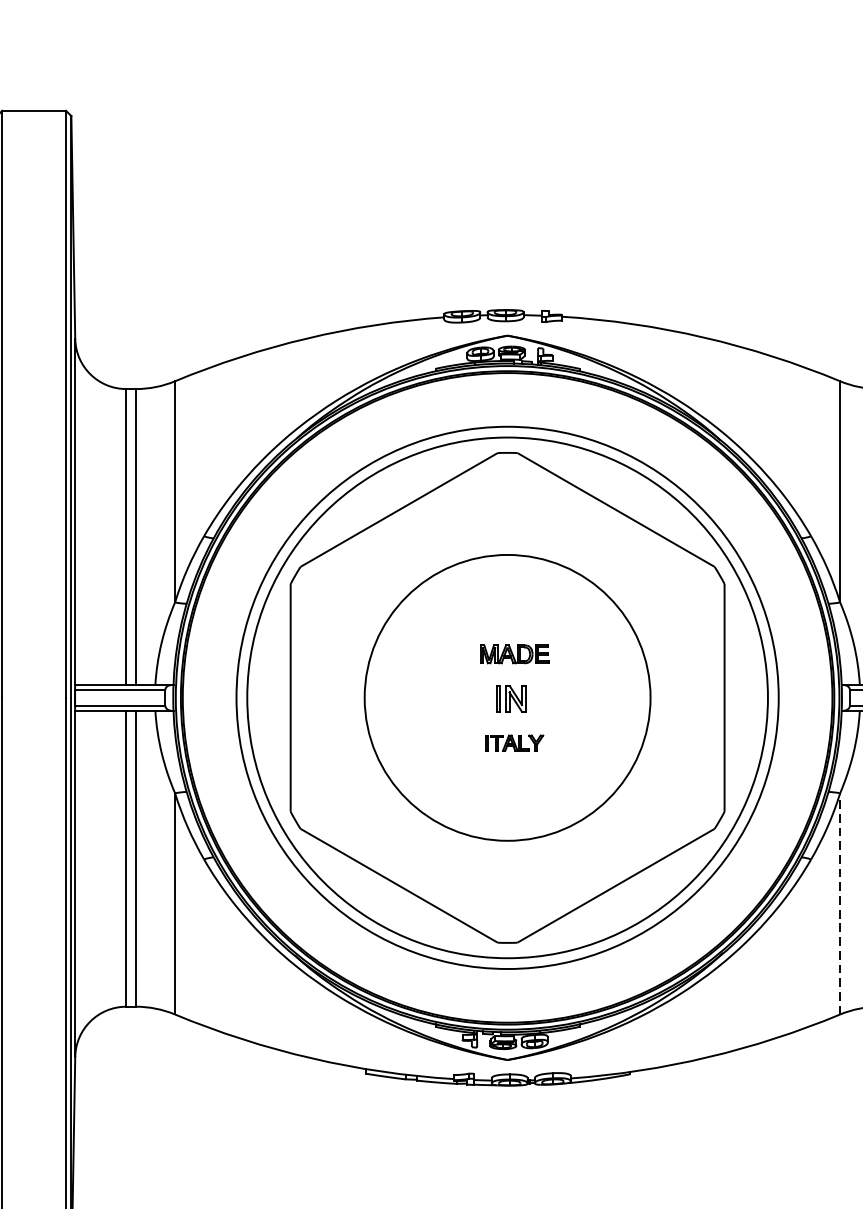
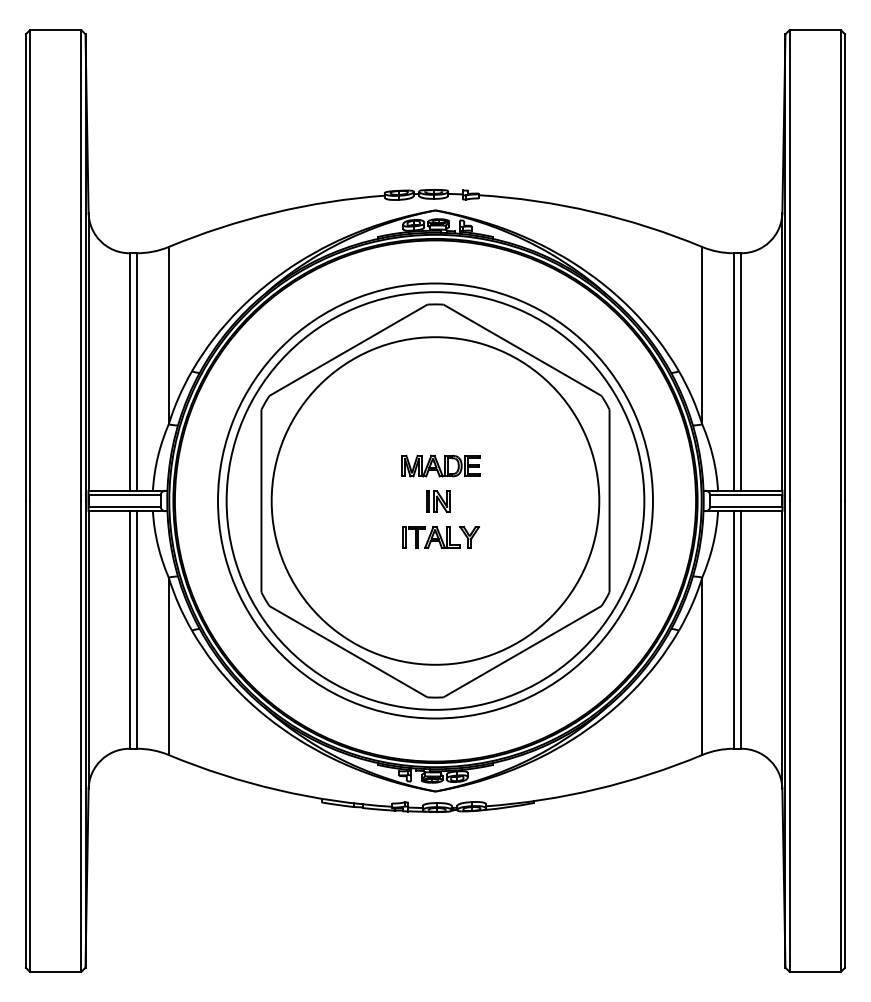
part: (513, 653) -> (440, 465), size x1.43
circle: (507, 697) -> (435, 500), size x1.43
part: (515, 743) -> (441, 537), size x1.67
line: (840, 904) -> (702, 666), dashed -> solid

